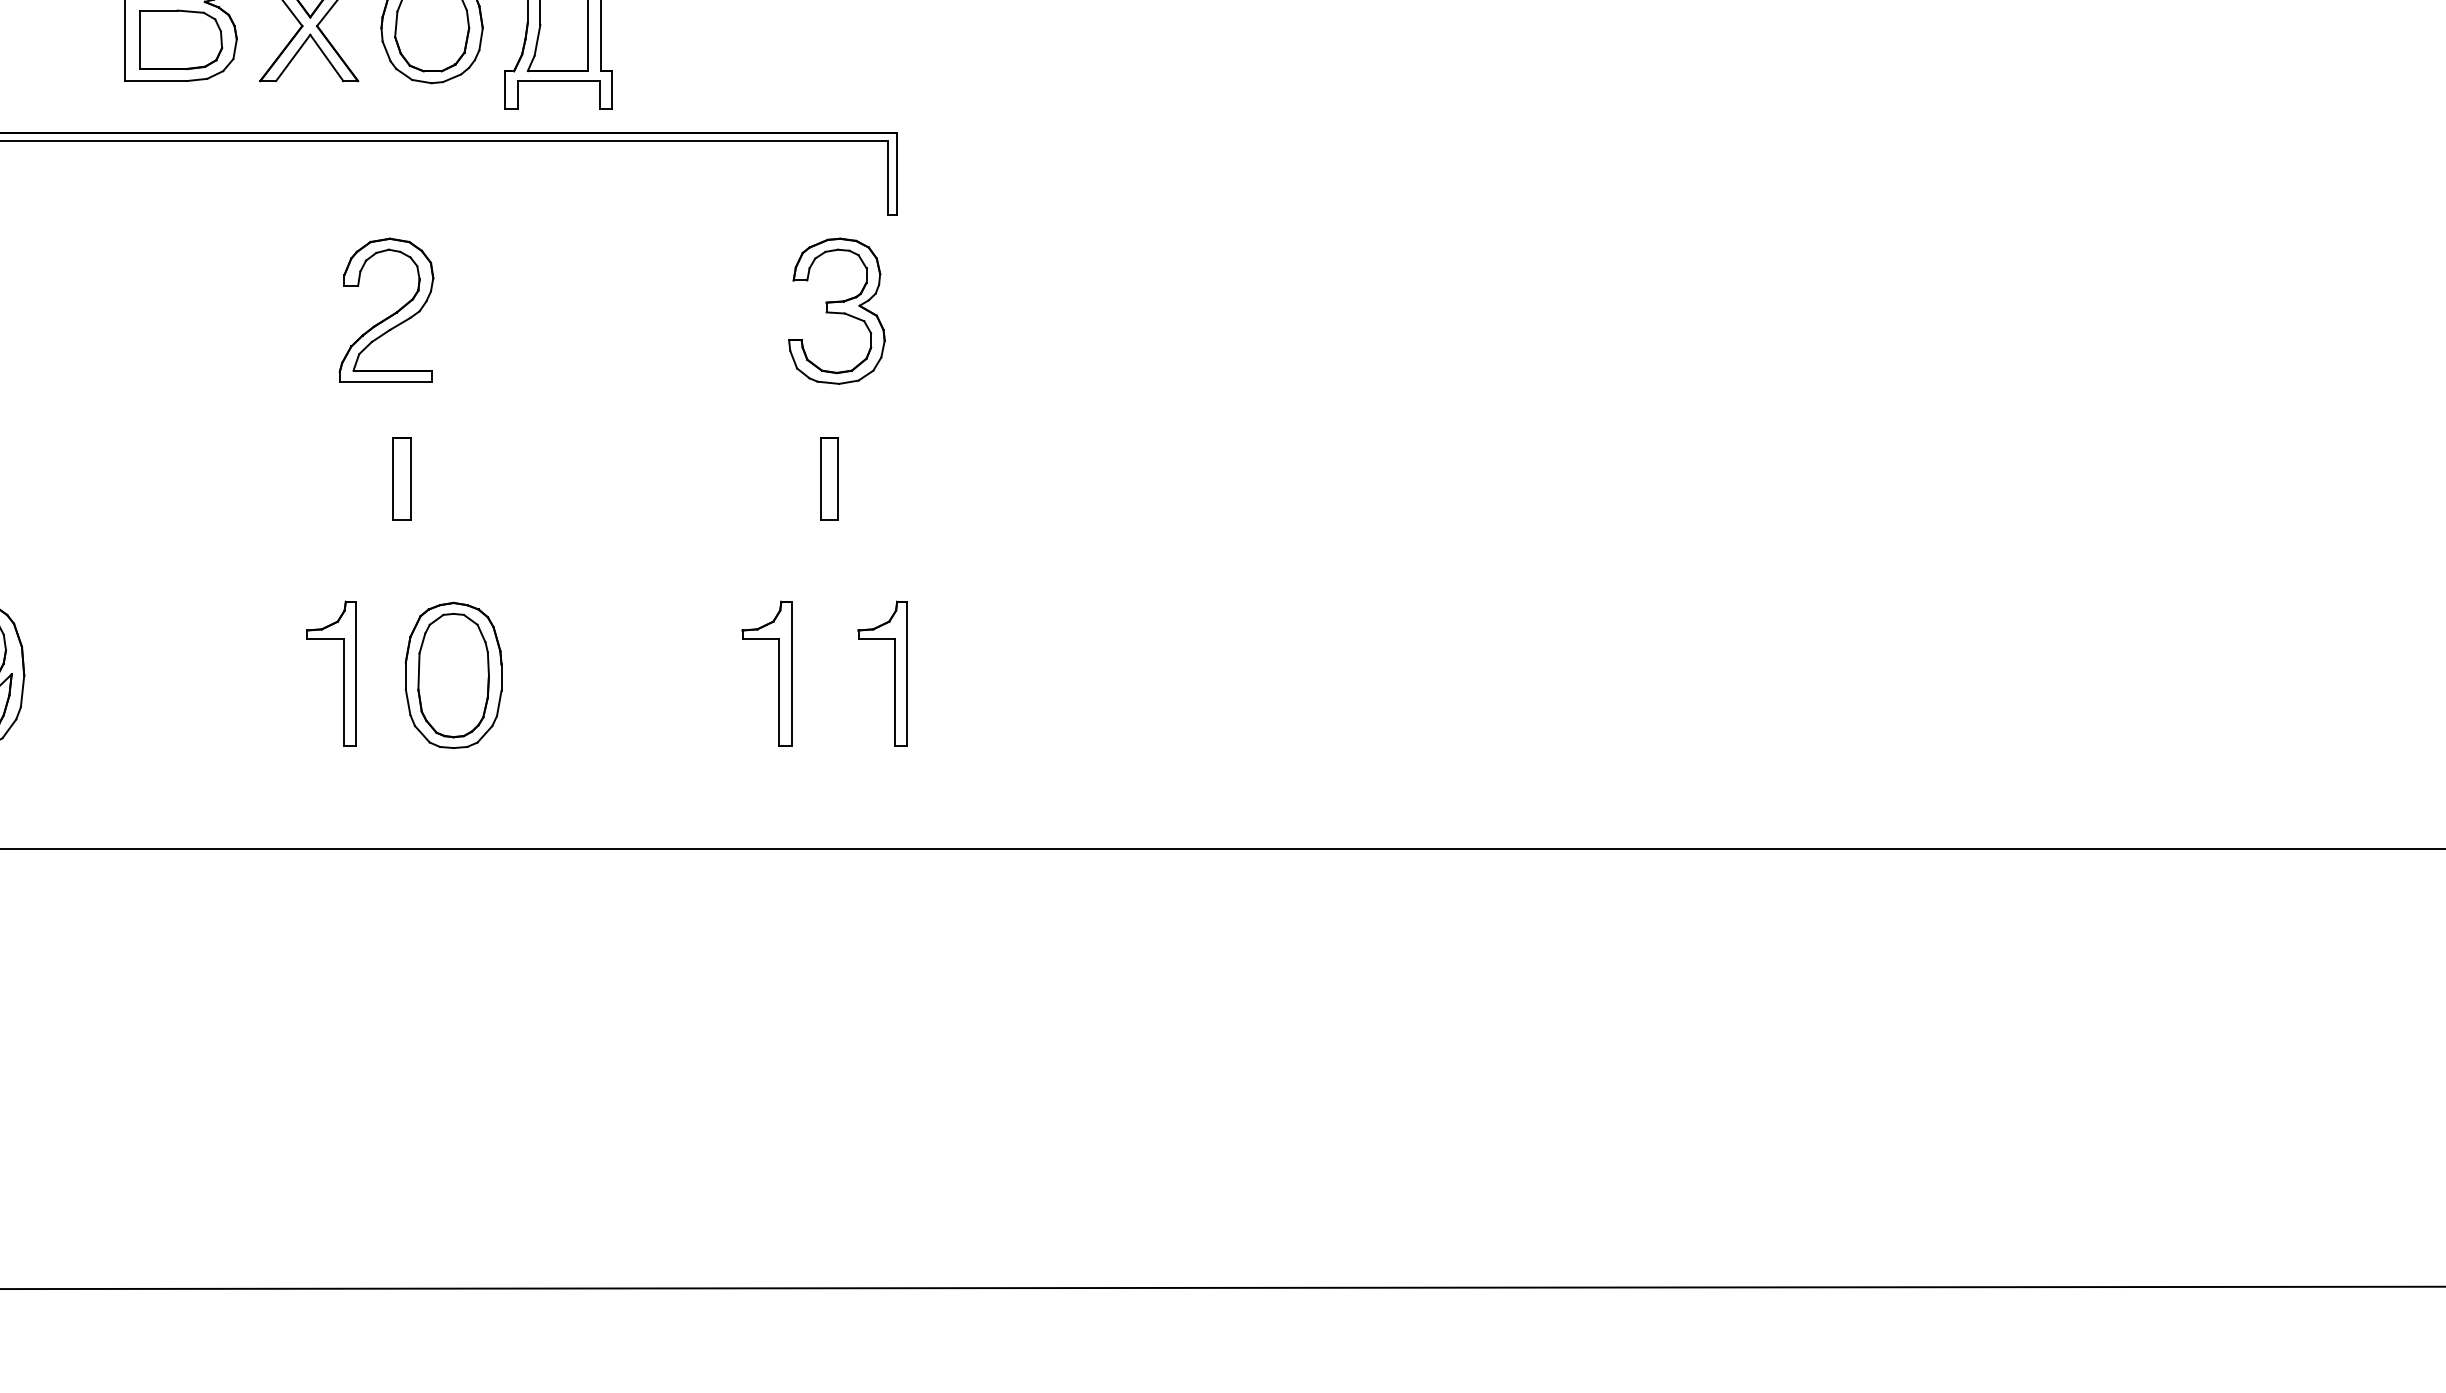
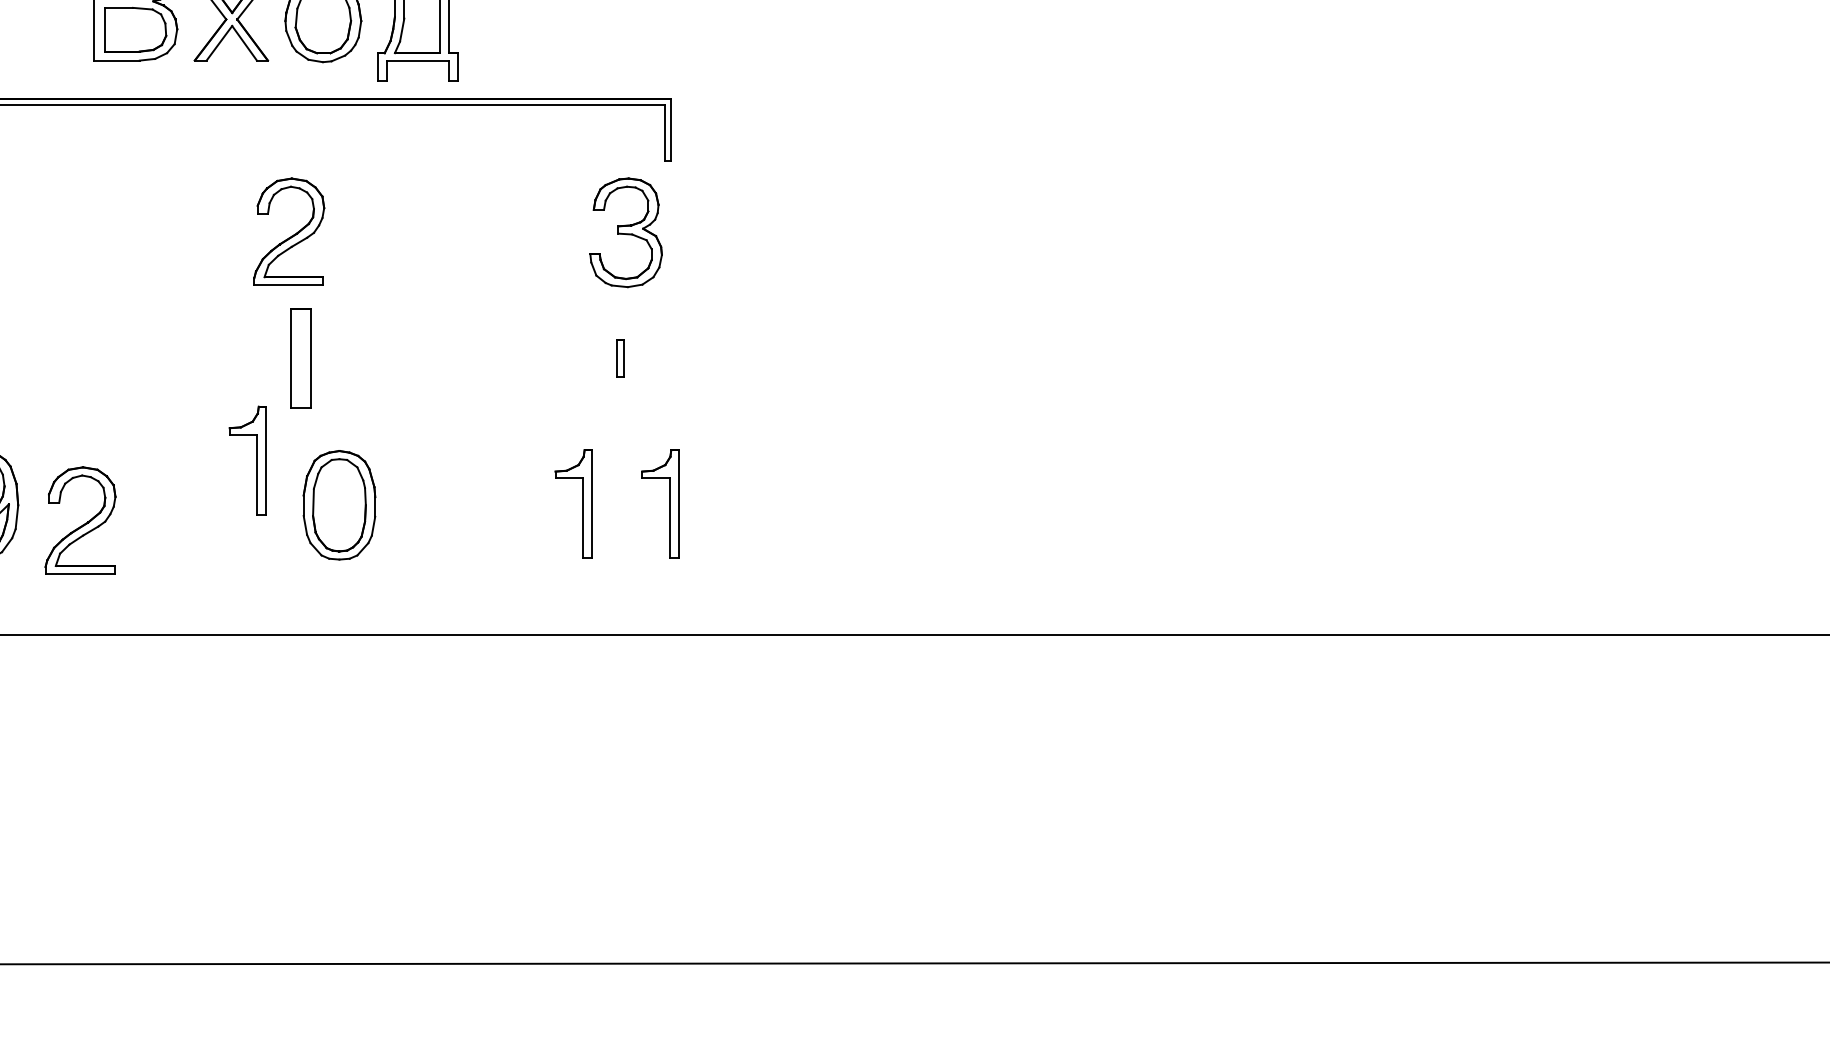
part: (401, 478) -> (300, 357), size x1.6
part: (829, 478) -> (620, 357), size x0.6
part: (343, 673) -> (257, 460), moved
part: (110, 701) -> (82, 524), added

